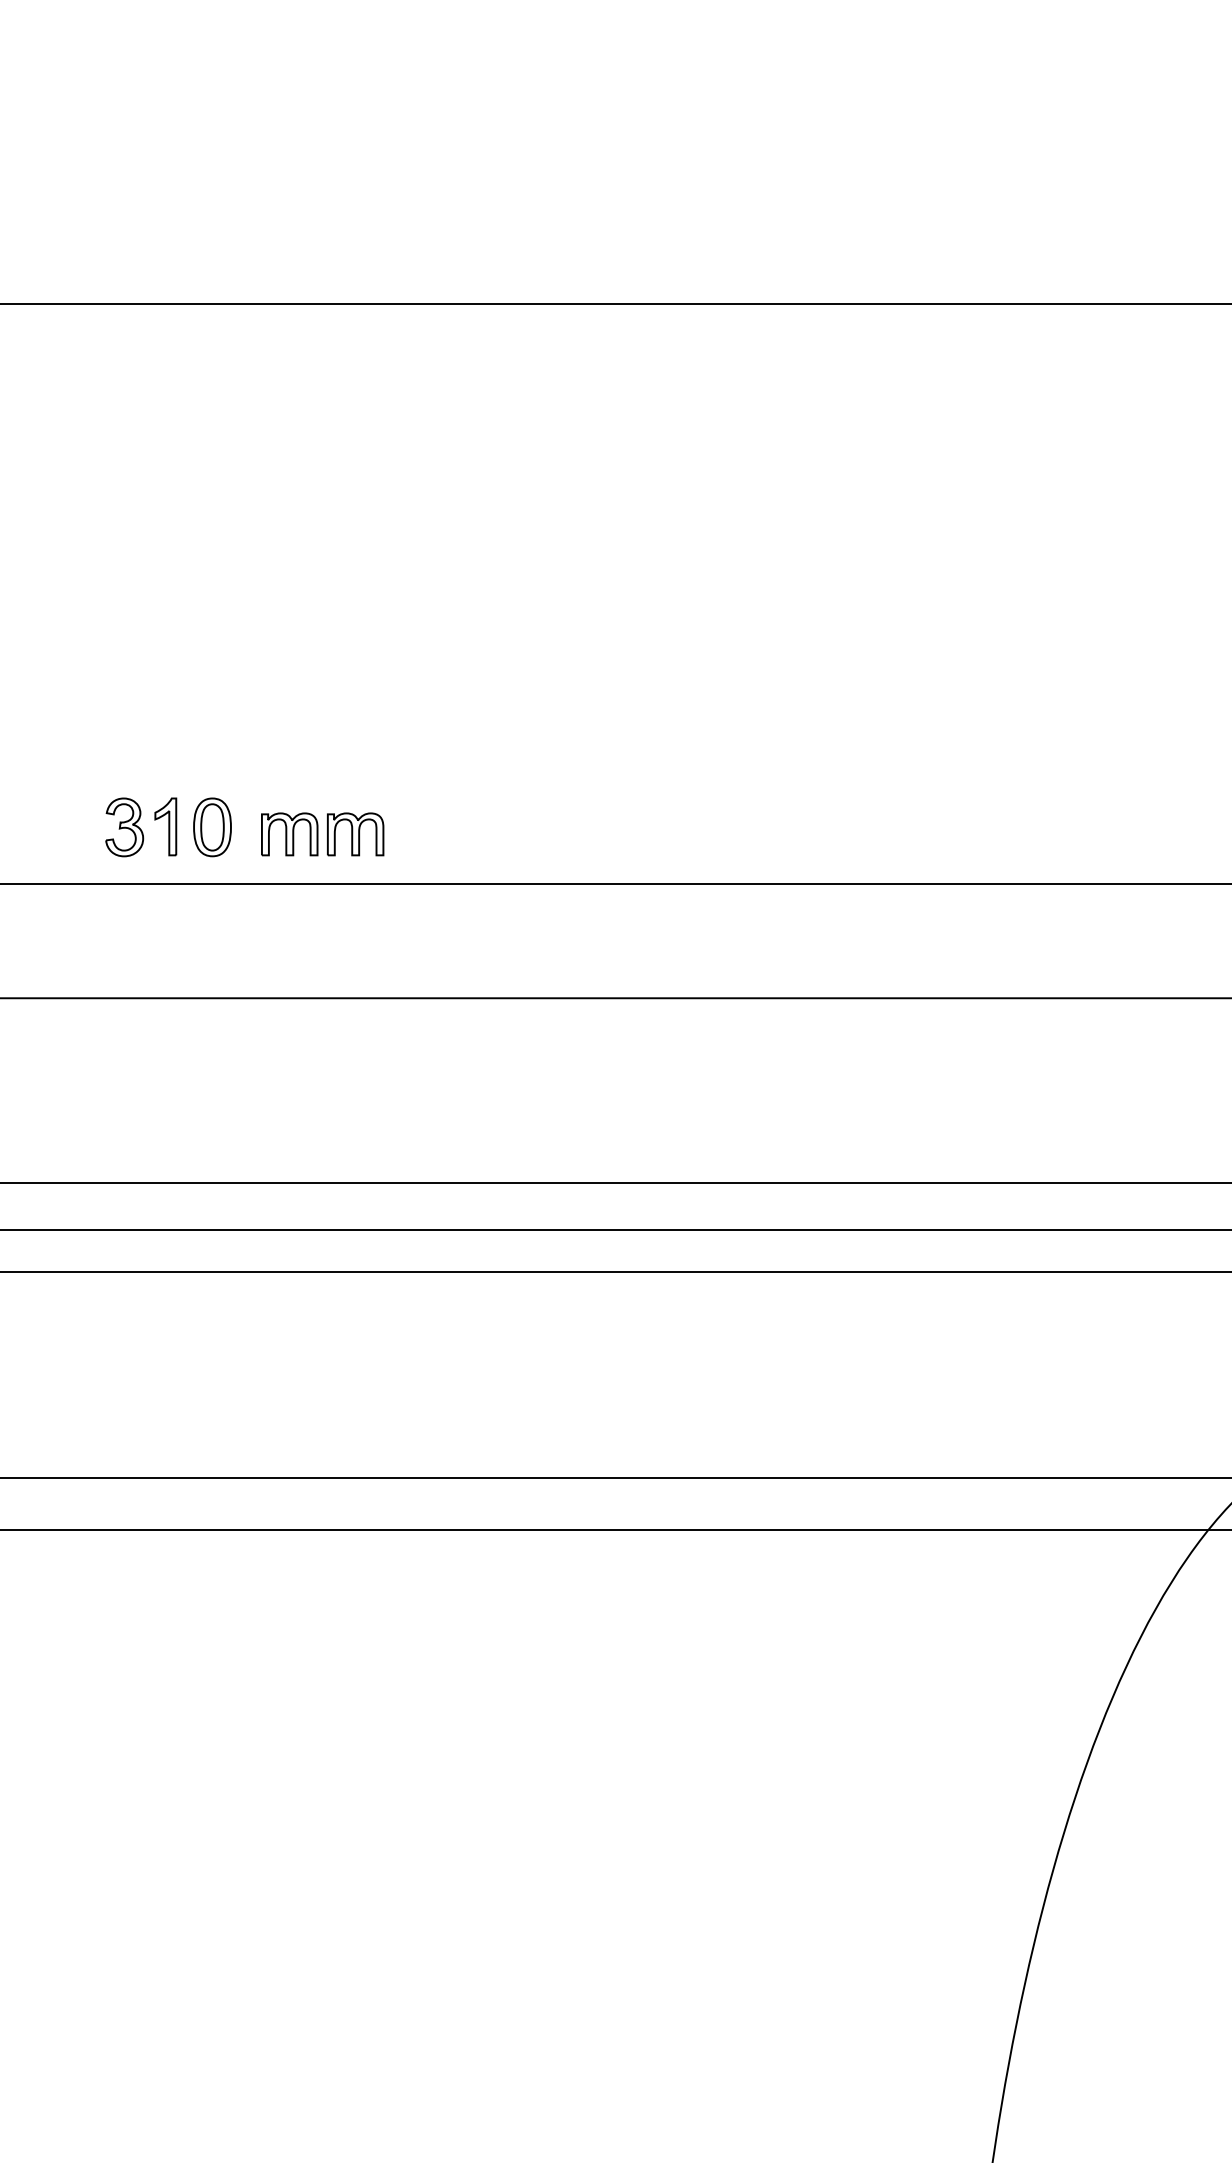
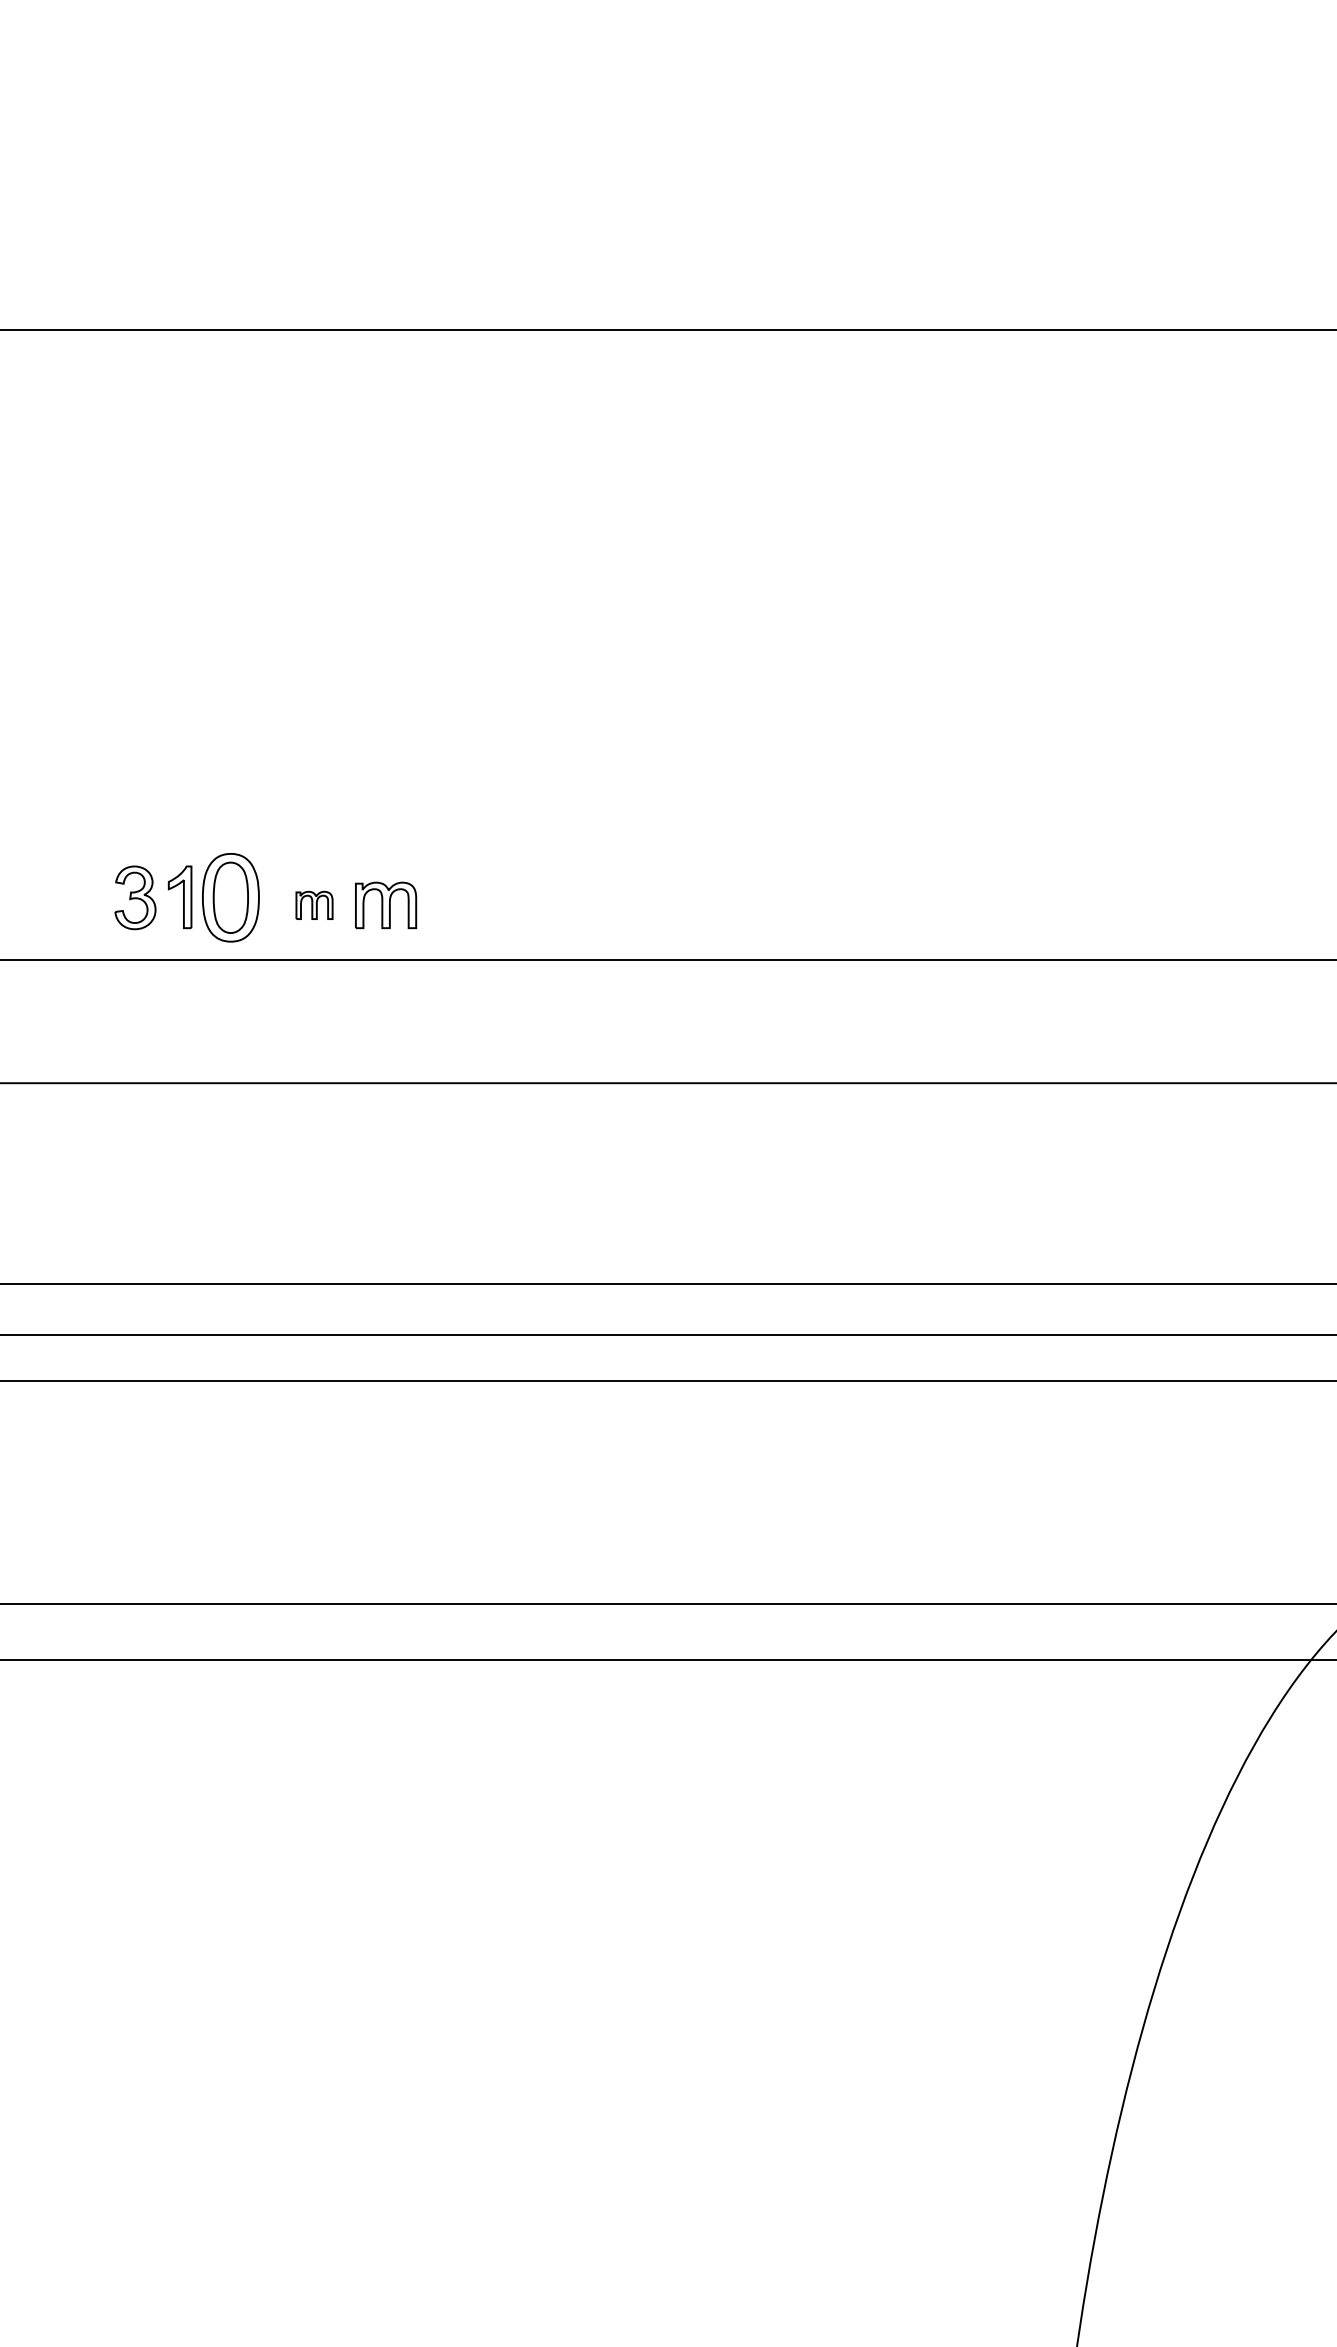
part: (212, 827) -> (230, 897), size x1.4
part: (289, 834) -> (314, 905), size x0.6

